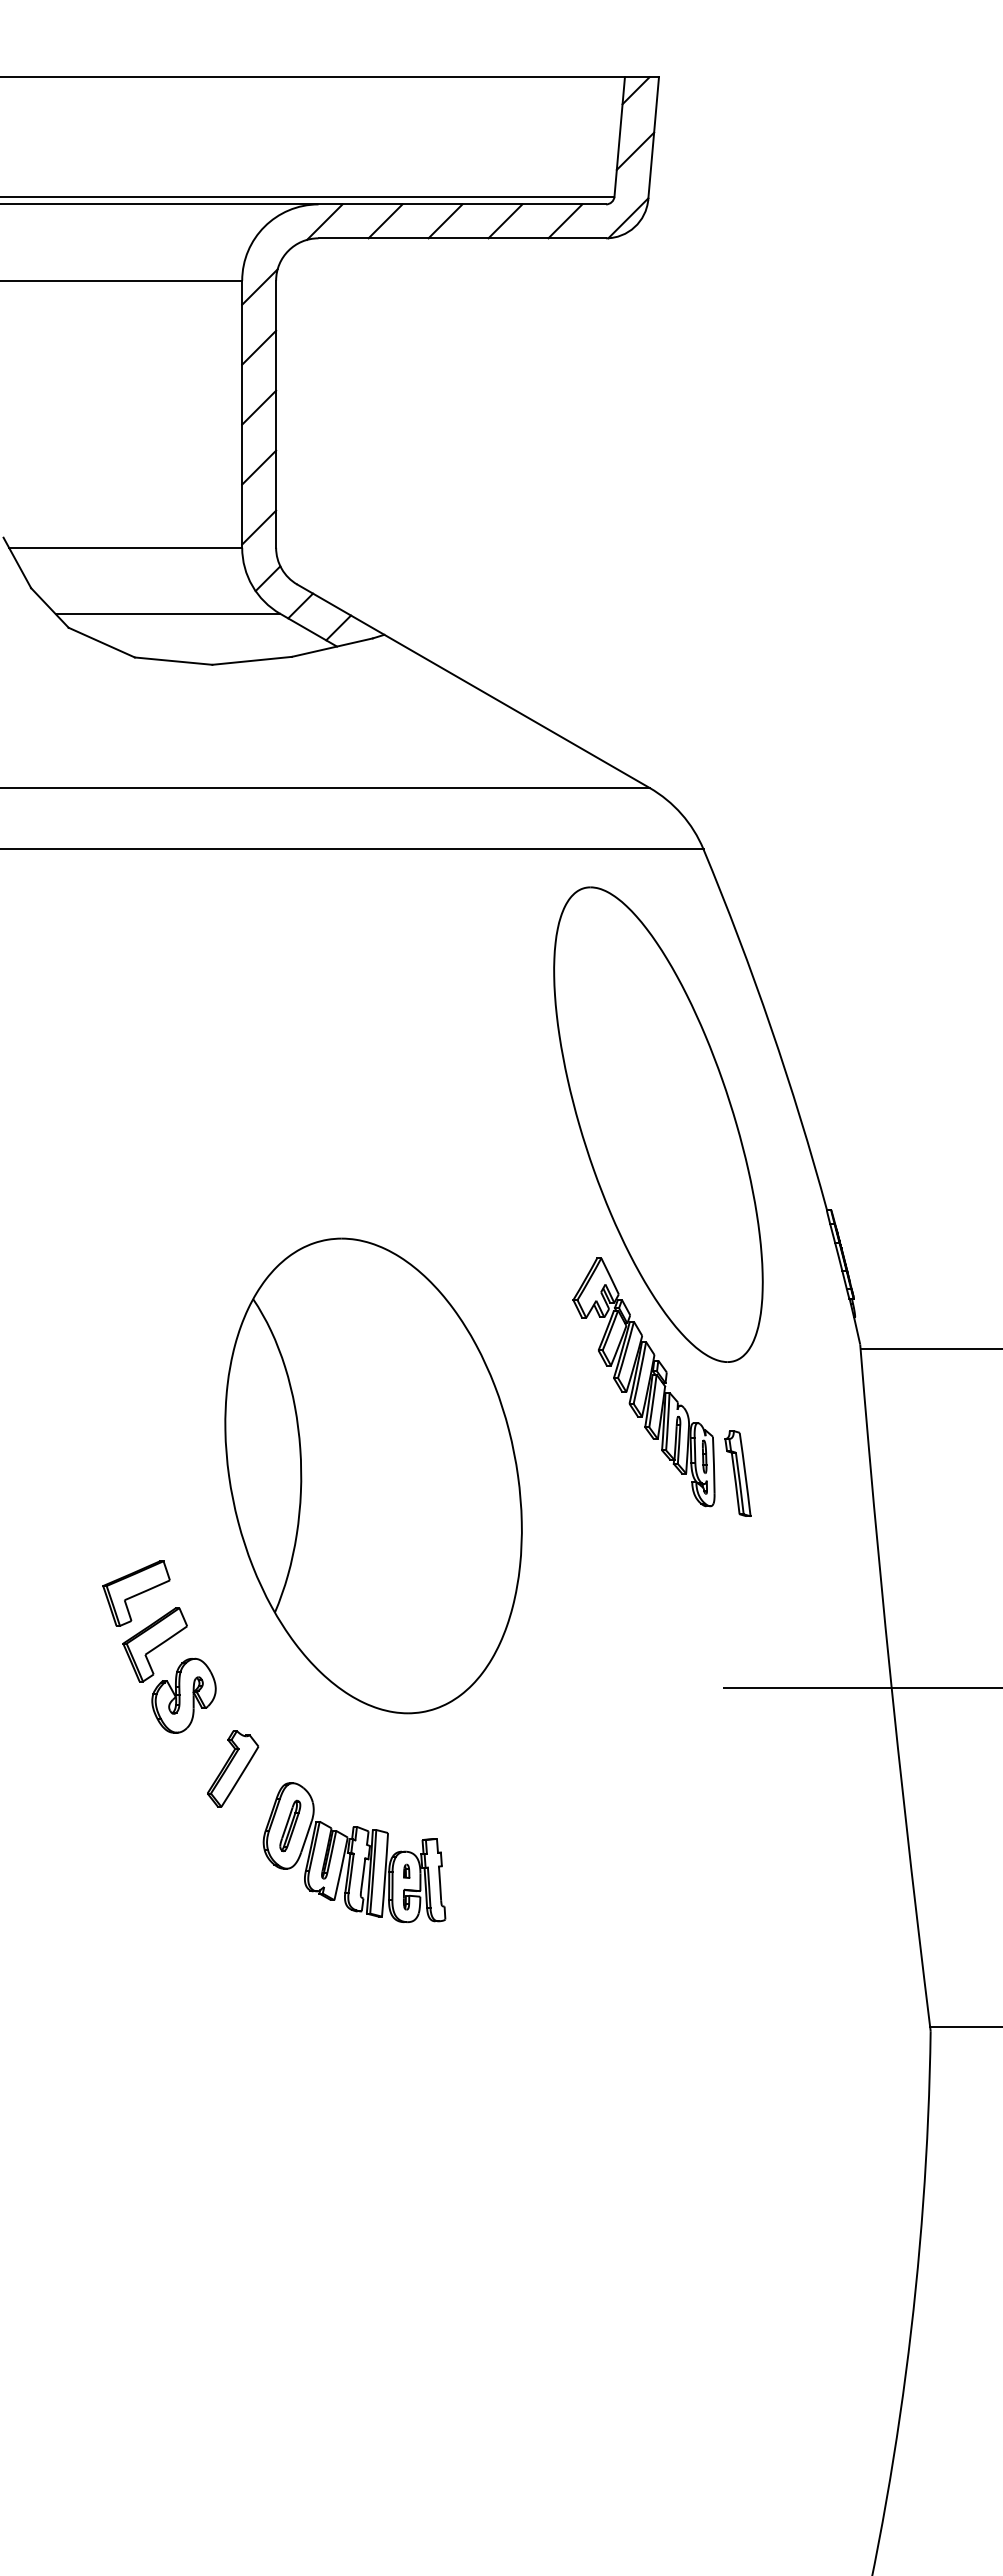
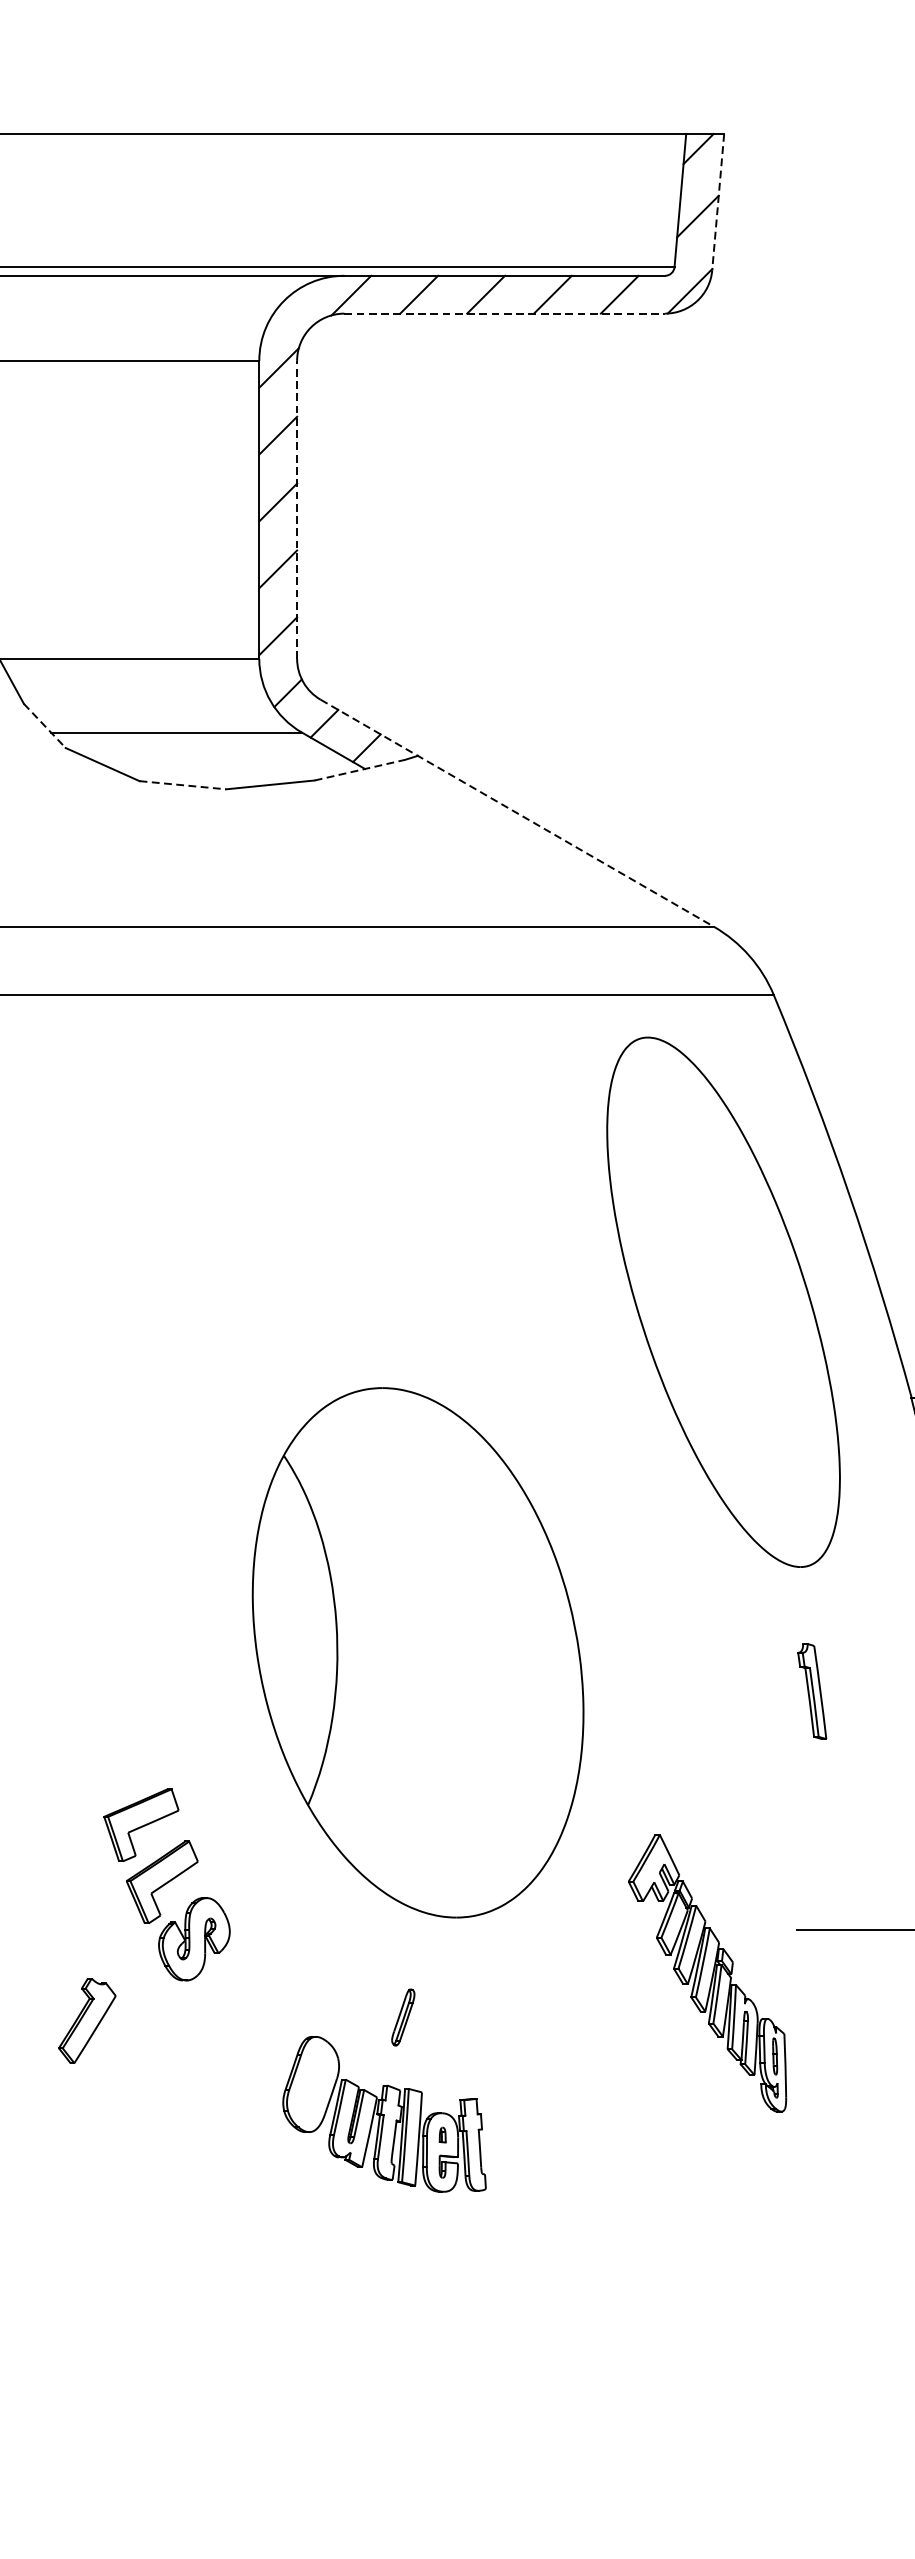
line: (653, 138) -> (718, 202), solid -> dashed
line: (462, 238) -> (505, 313), solid -> dashed
line: (276, 414) -> (297, 510), solid -> dashed
line: (50, 608) -> (45, 726), solid -> dashed
line: (332, 647) -> (360, 770), solid -> dashed
line: (173, 661) -> (182, 785), solid -> dashed
line: (473, 686) -> (517, 813), solid -> dashed
part: (643, 1382) -> (706, 1973), moved
part: (373, 1475) -> (418, 1652), moved
part: (233, 1768) -> (87, 2020), moved
part: (290, 1825) -> (403, 2017), moved

